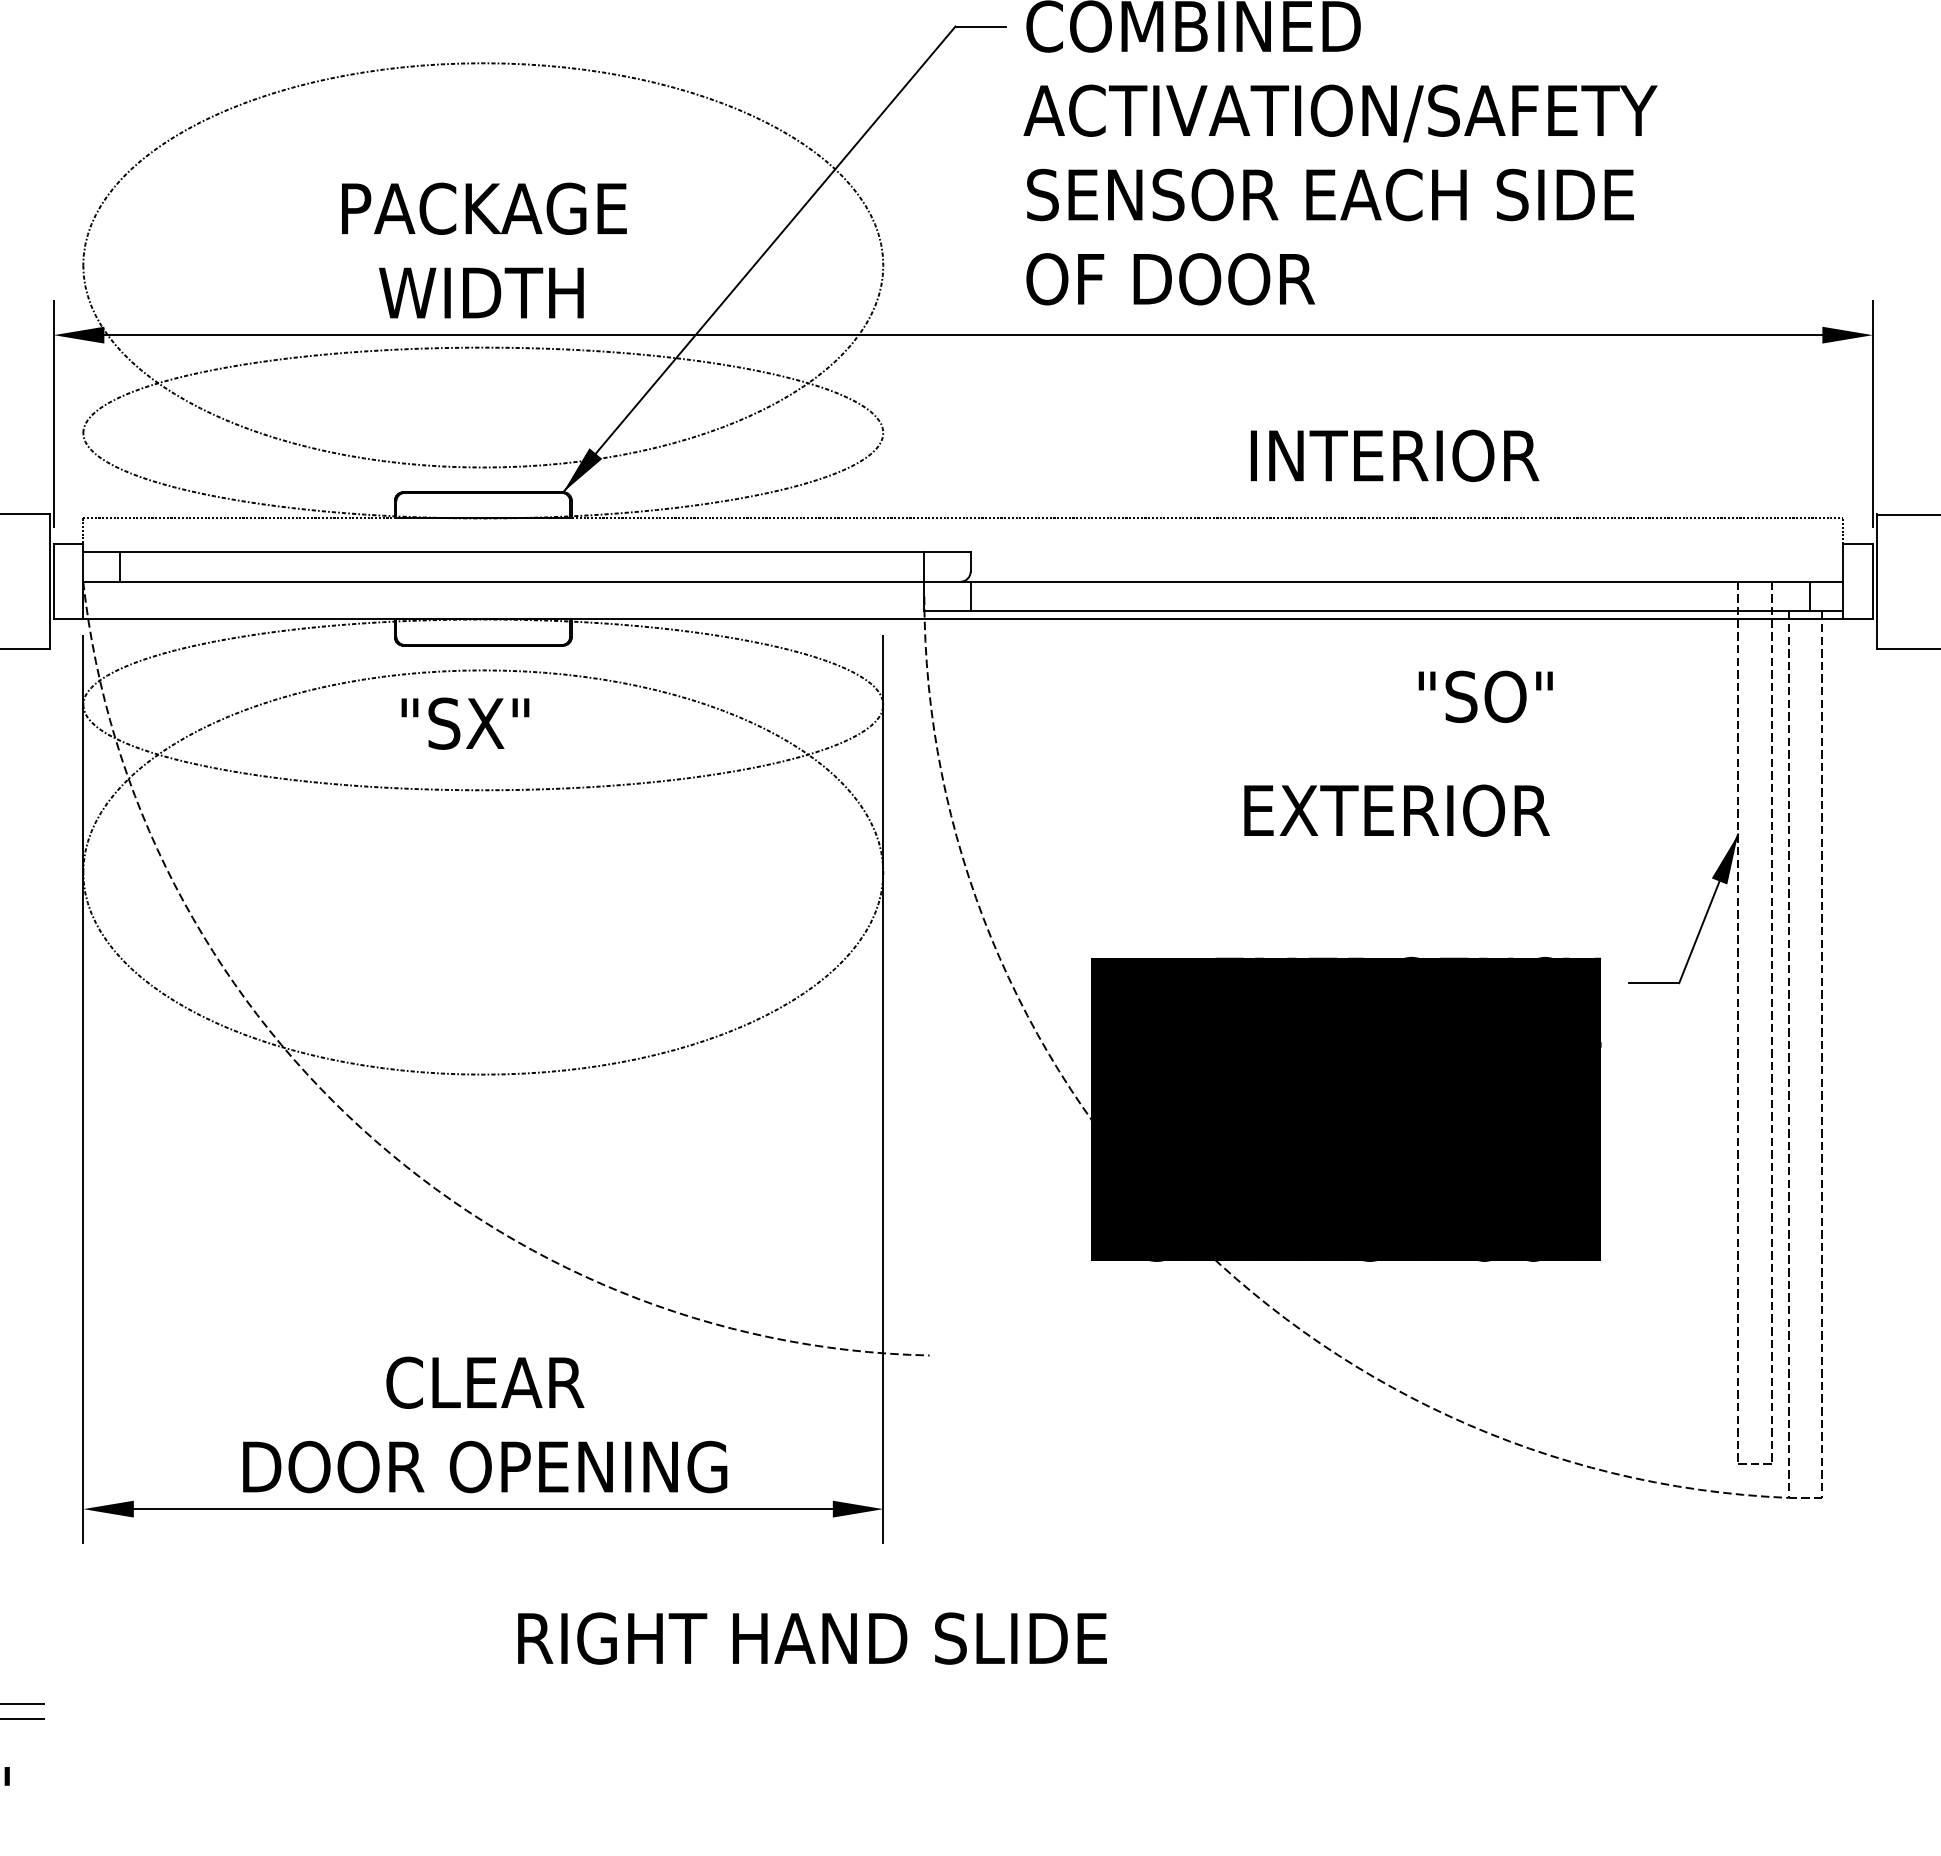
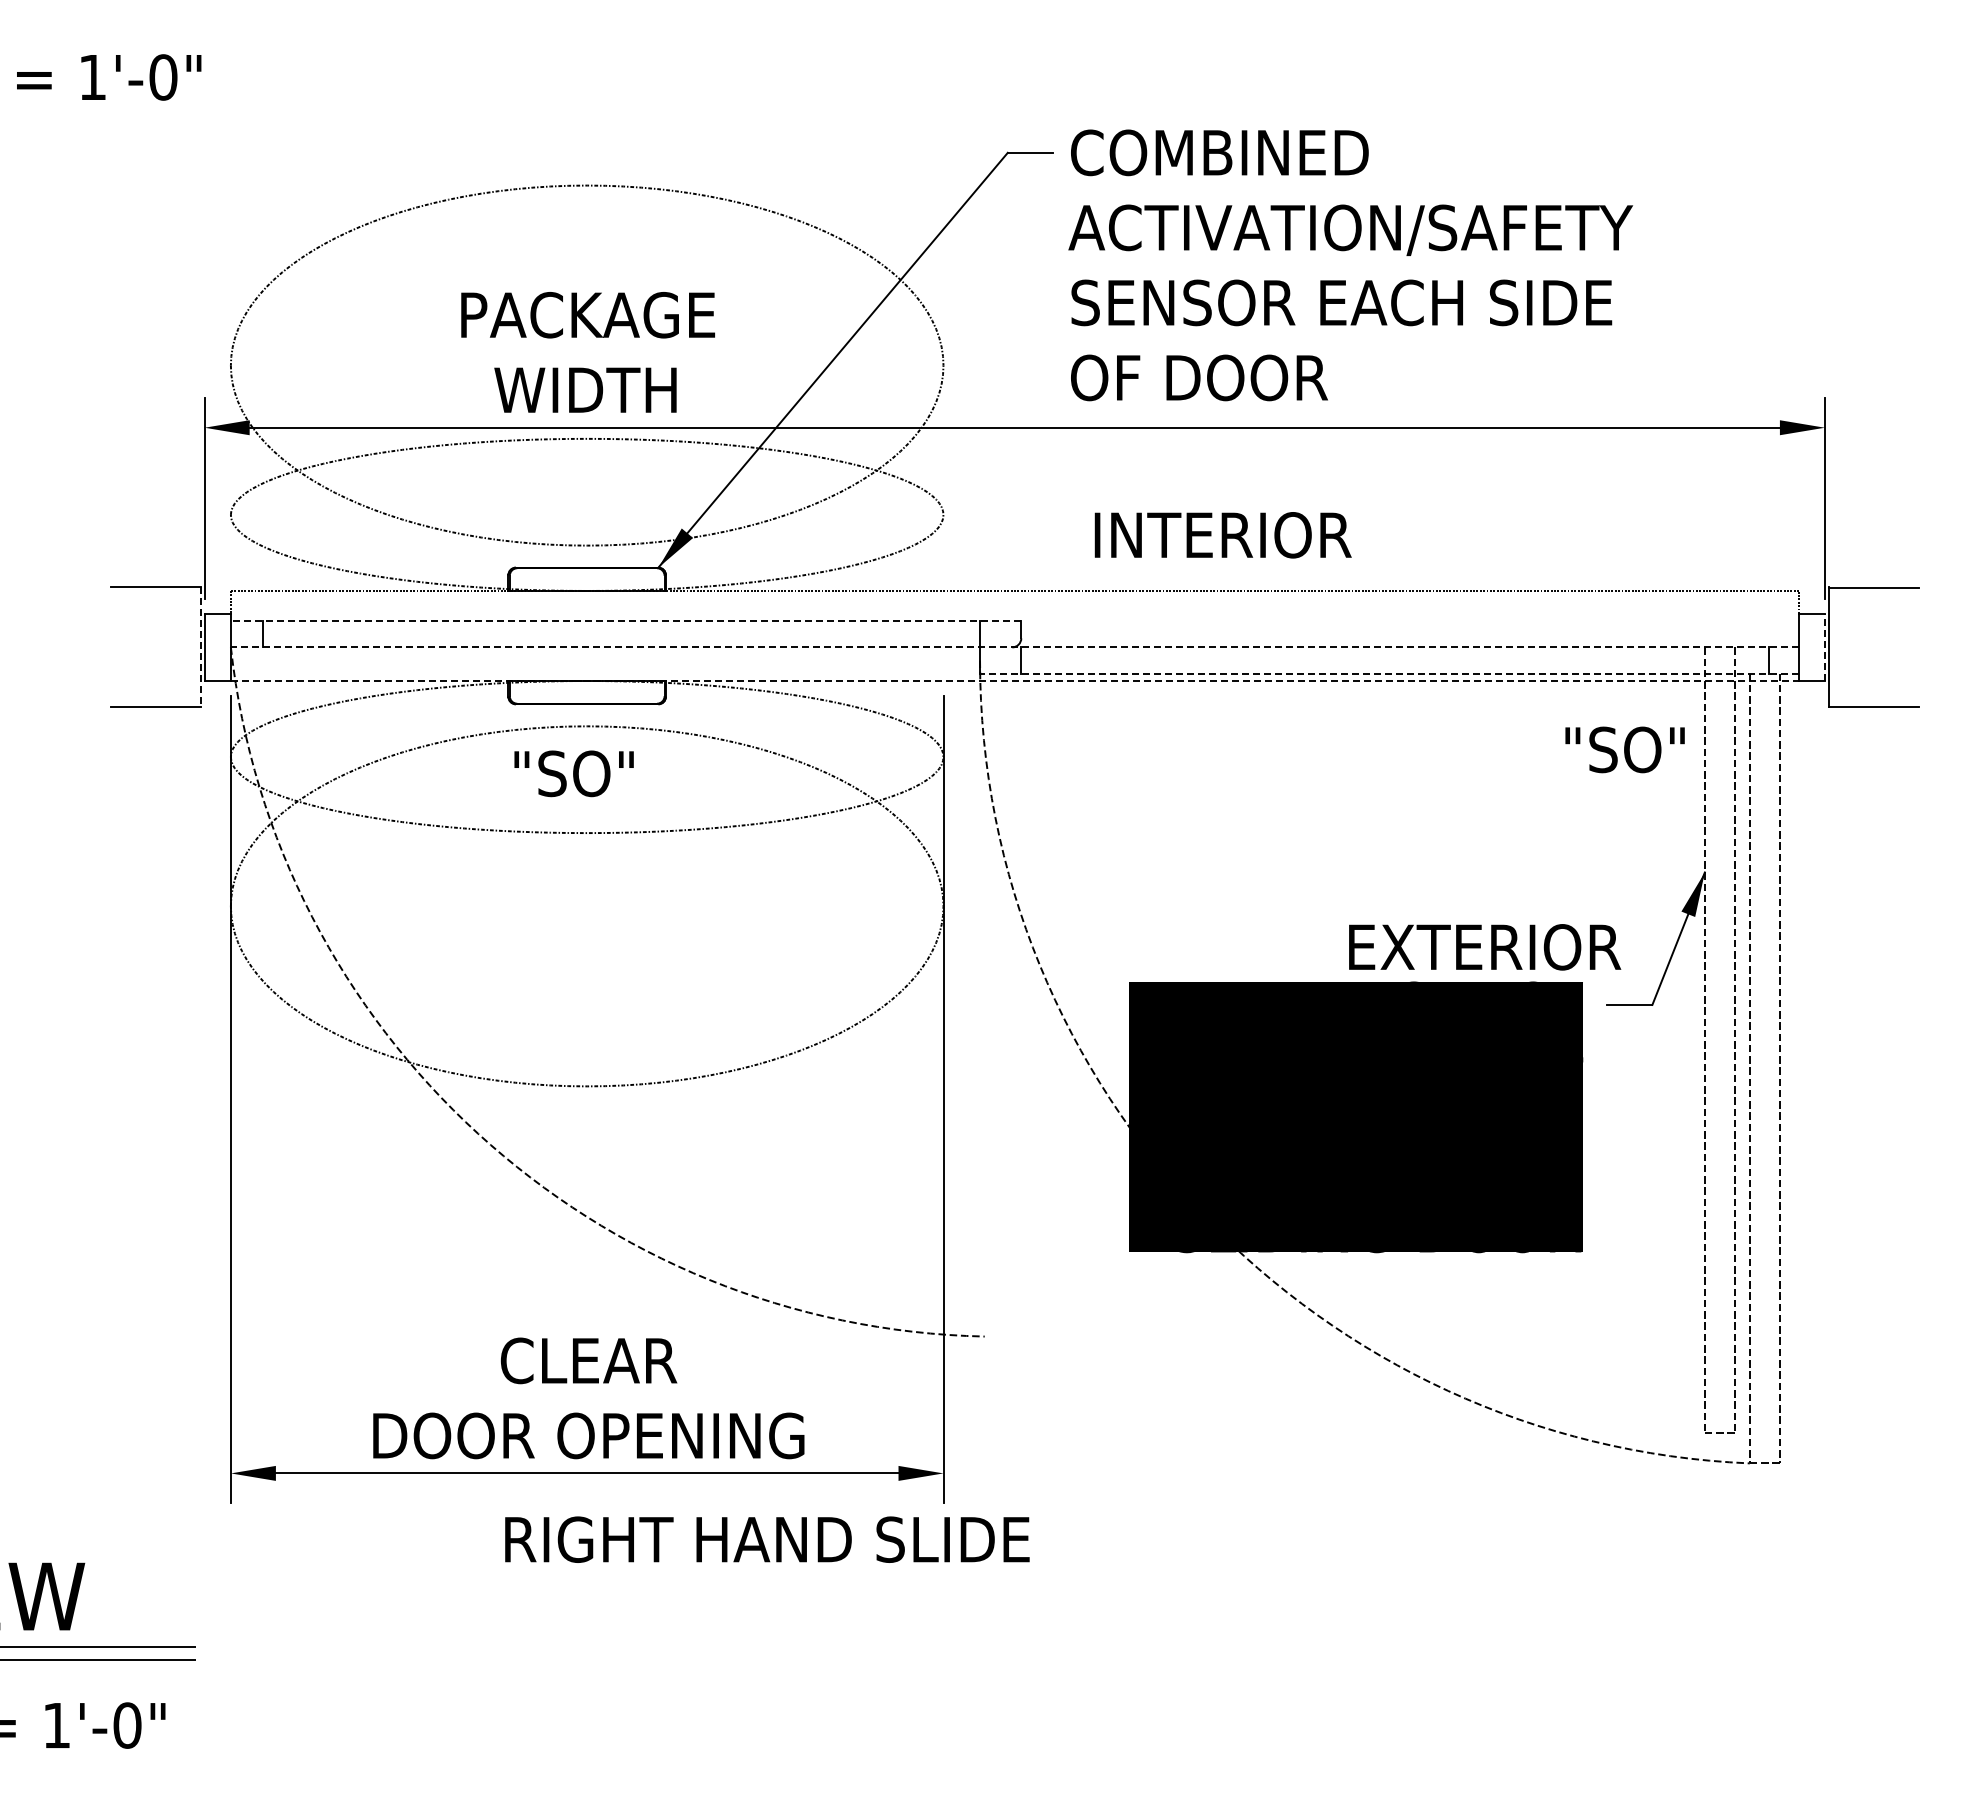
text: (1394, 456) -> (1222, 535), moved
line: (526, 552) -> (625, 621), solid -> dashed
line: (49, 581) -> (200, 647), solid -> dashed
line: (963, 581) -> (1014, 647), solid -> dashed
line: (1872, 581) -> (1824, 647), solid -> dashed
line: (1382, 611) -> (1388, 673), solid -> dashed
line: (963, 618) -> (1014, 680), solid -> dashed
text: (1485, 696) -> (1624, 749), moved
text: (500, 723) -> (602, 773), "SX" -> "SO"
text: (1397, 810) -> (1485, 947), moved
text: (812, 1638) -> (767, 1539), moved

